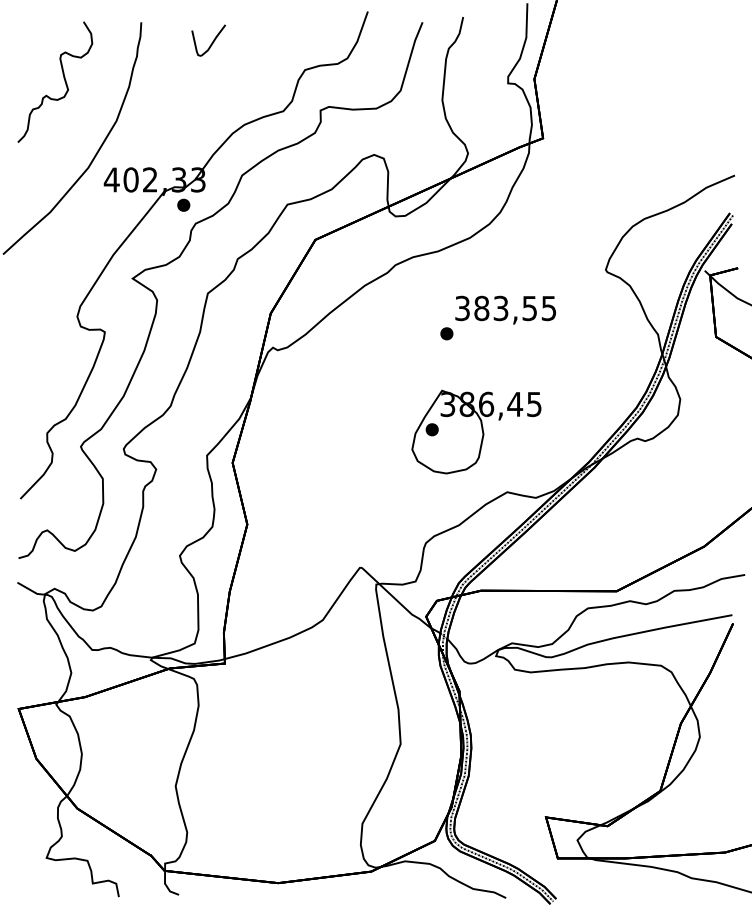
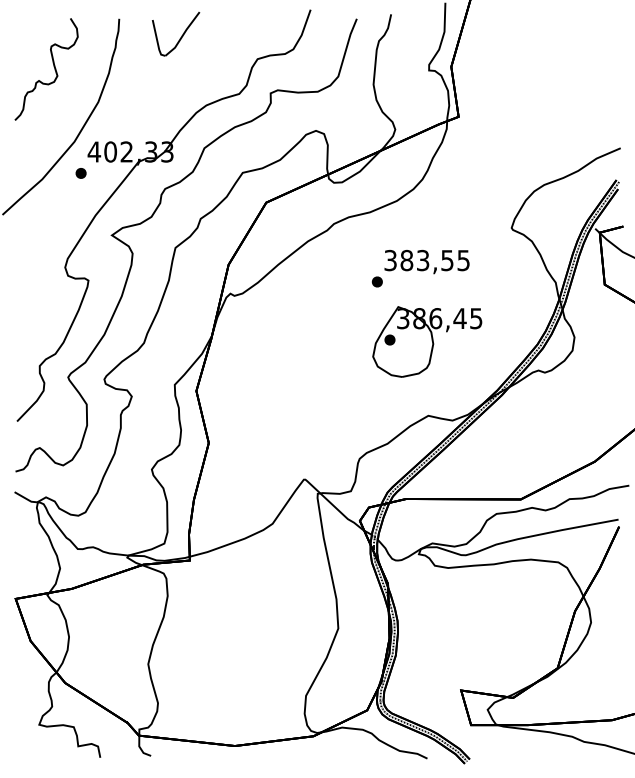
part: (209, 40) -> (176, 34), size x1.67
part: (183, 205) -> (80, 173), moved
part: (476, 431) -> (427, 341), moved

